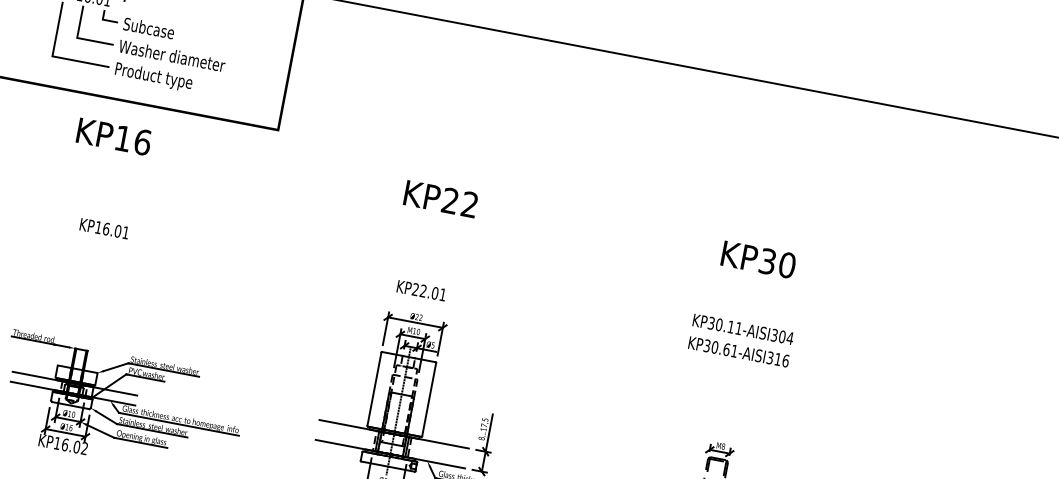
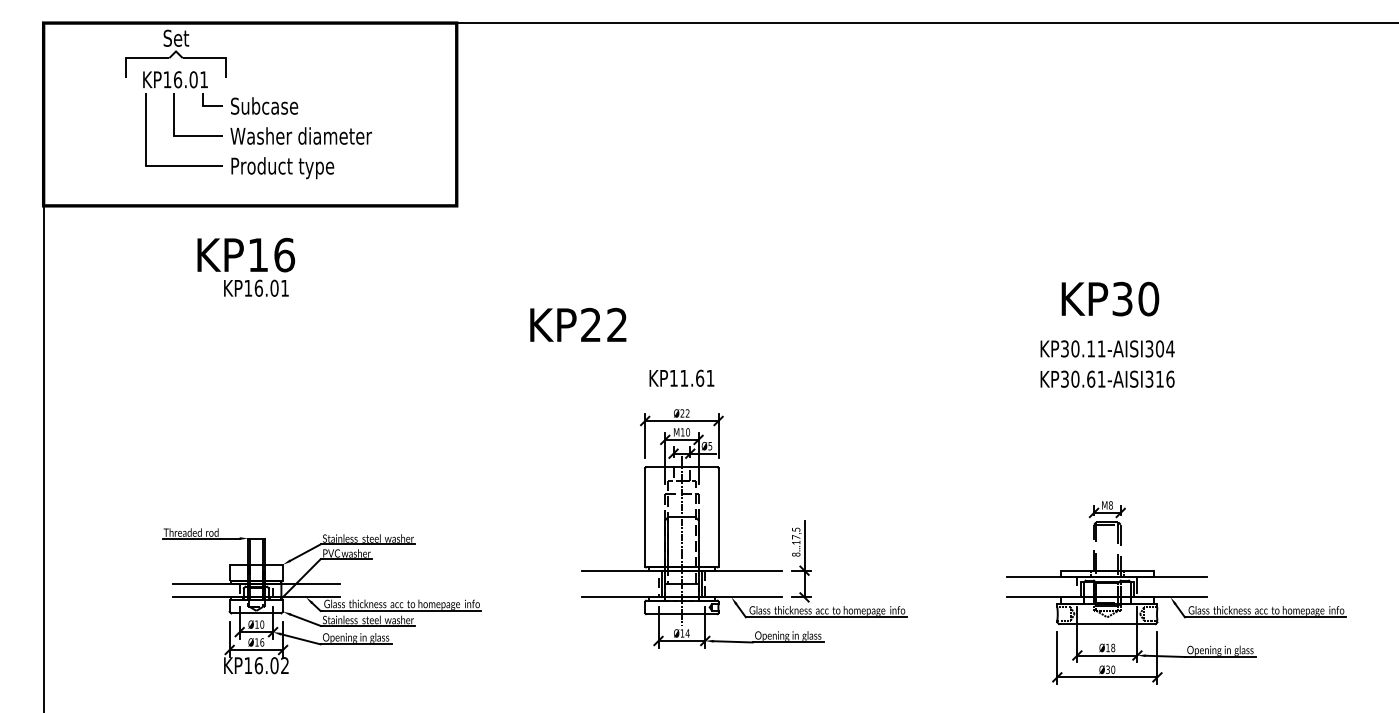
text: (441, 198) -> (578, 324), moved
text: (104, 228) -> (256, 287), moved
text: (758, 259) -> (1110, 298), moved
text: (425, 290) -> (686, 377), KP22.01 -> KP11.61

